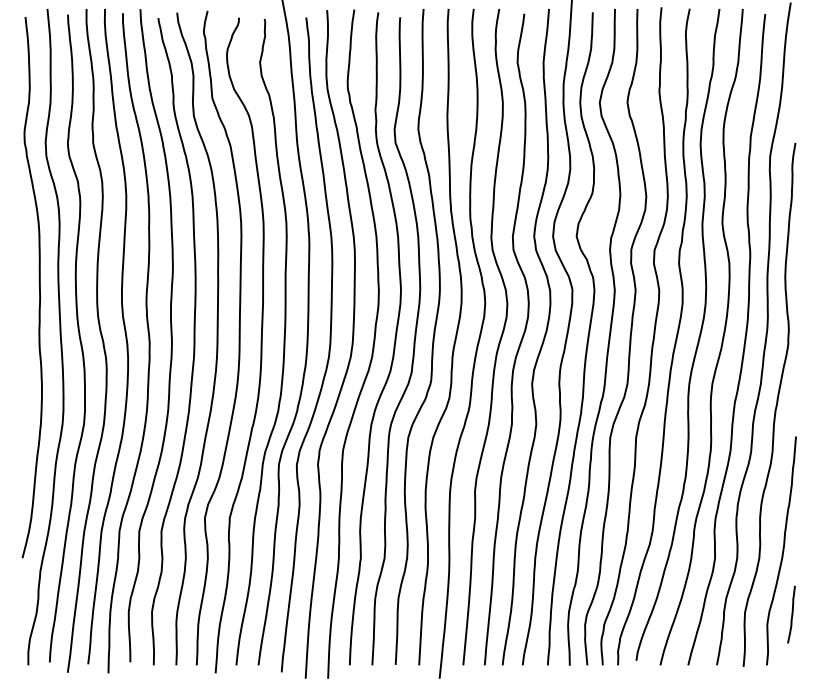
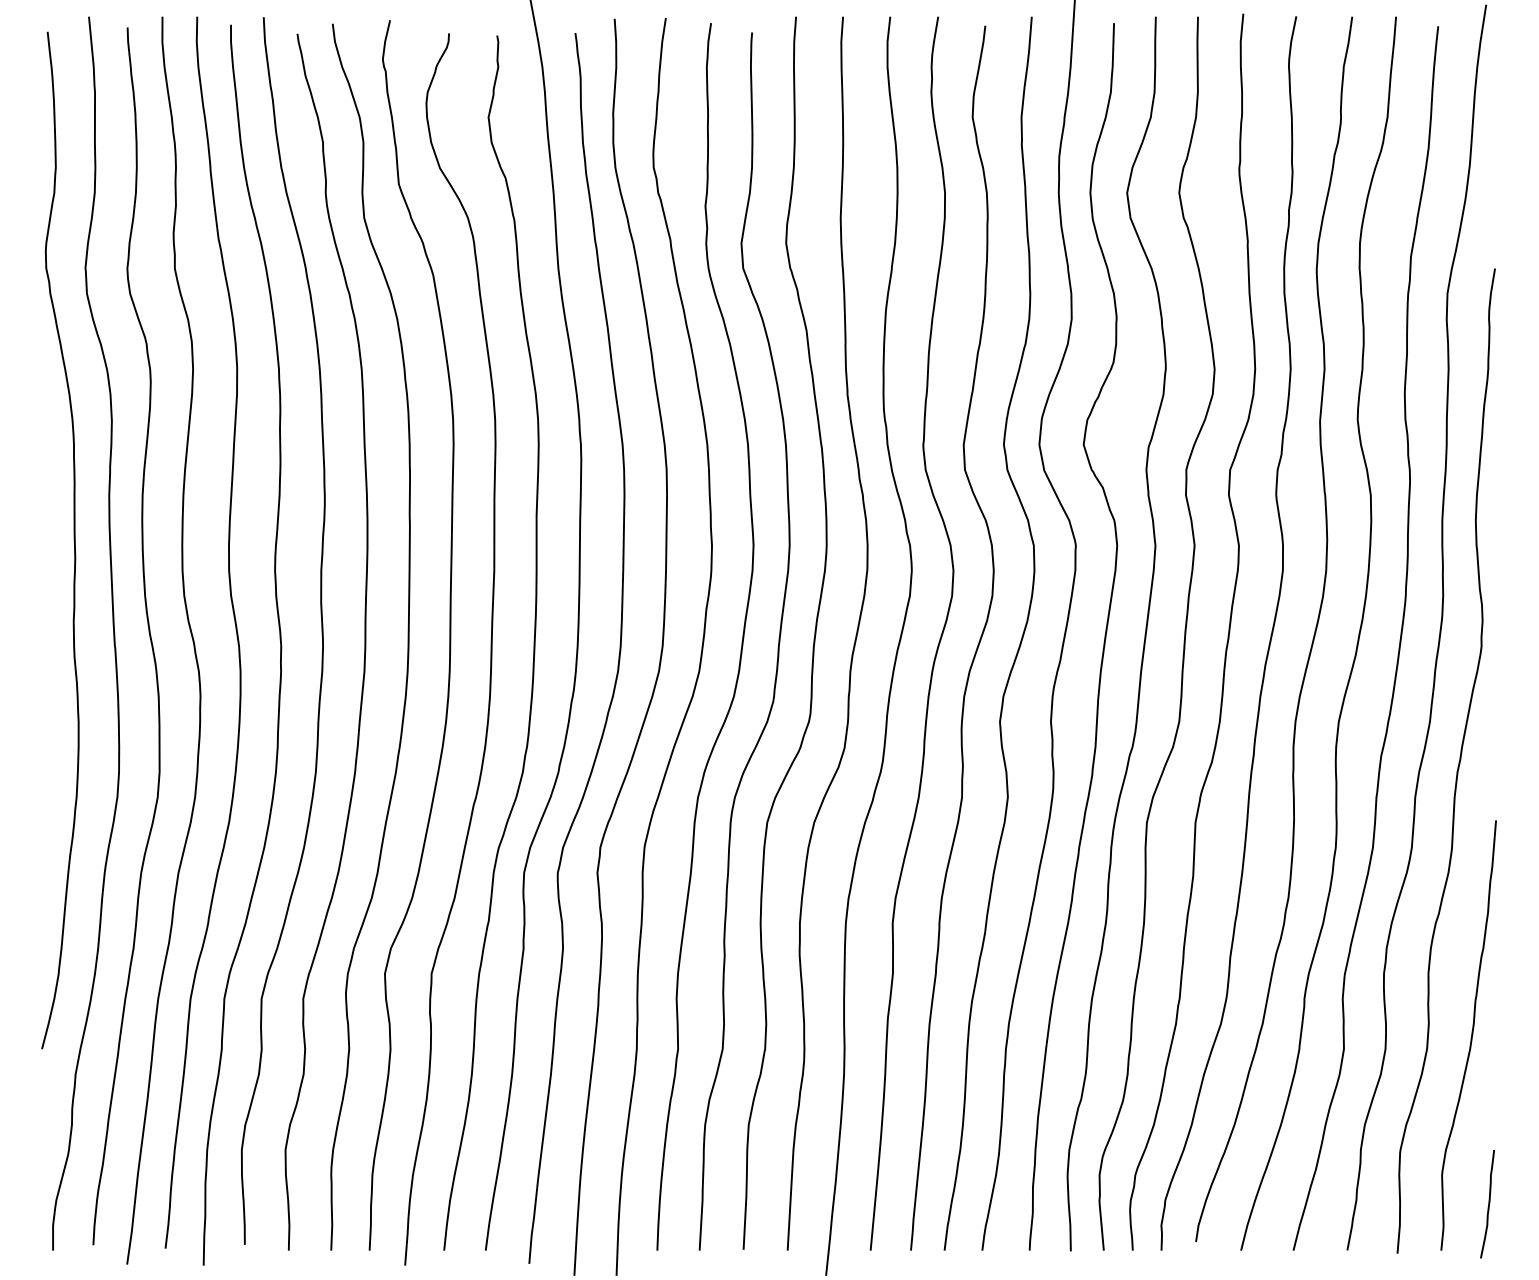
curve: (791, 614) -> (1487, 1203), moved

